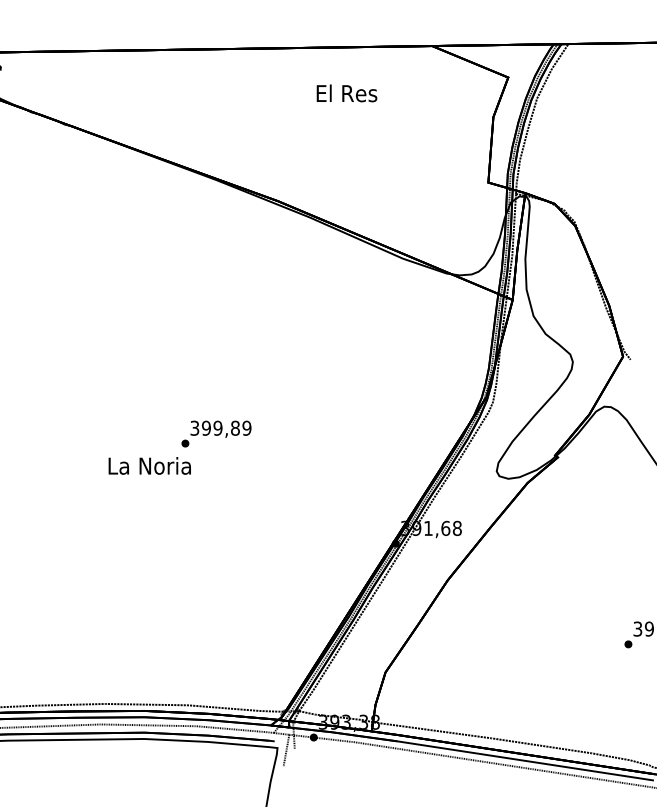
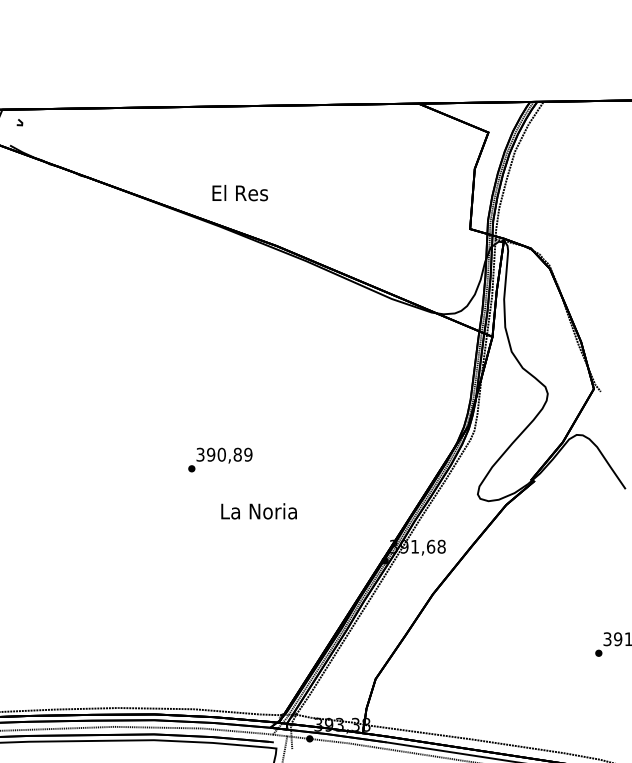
text: (346, 93) -> (239, 193), moved
text: (217, 428) -> (221, 454), 399,89 -> 390,89
text: (149, 466) -> (258, 511), moved

